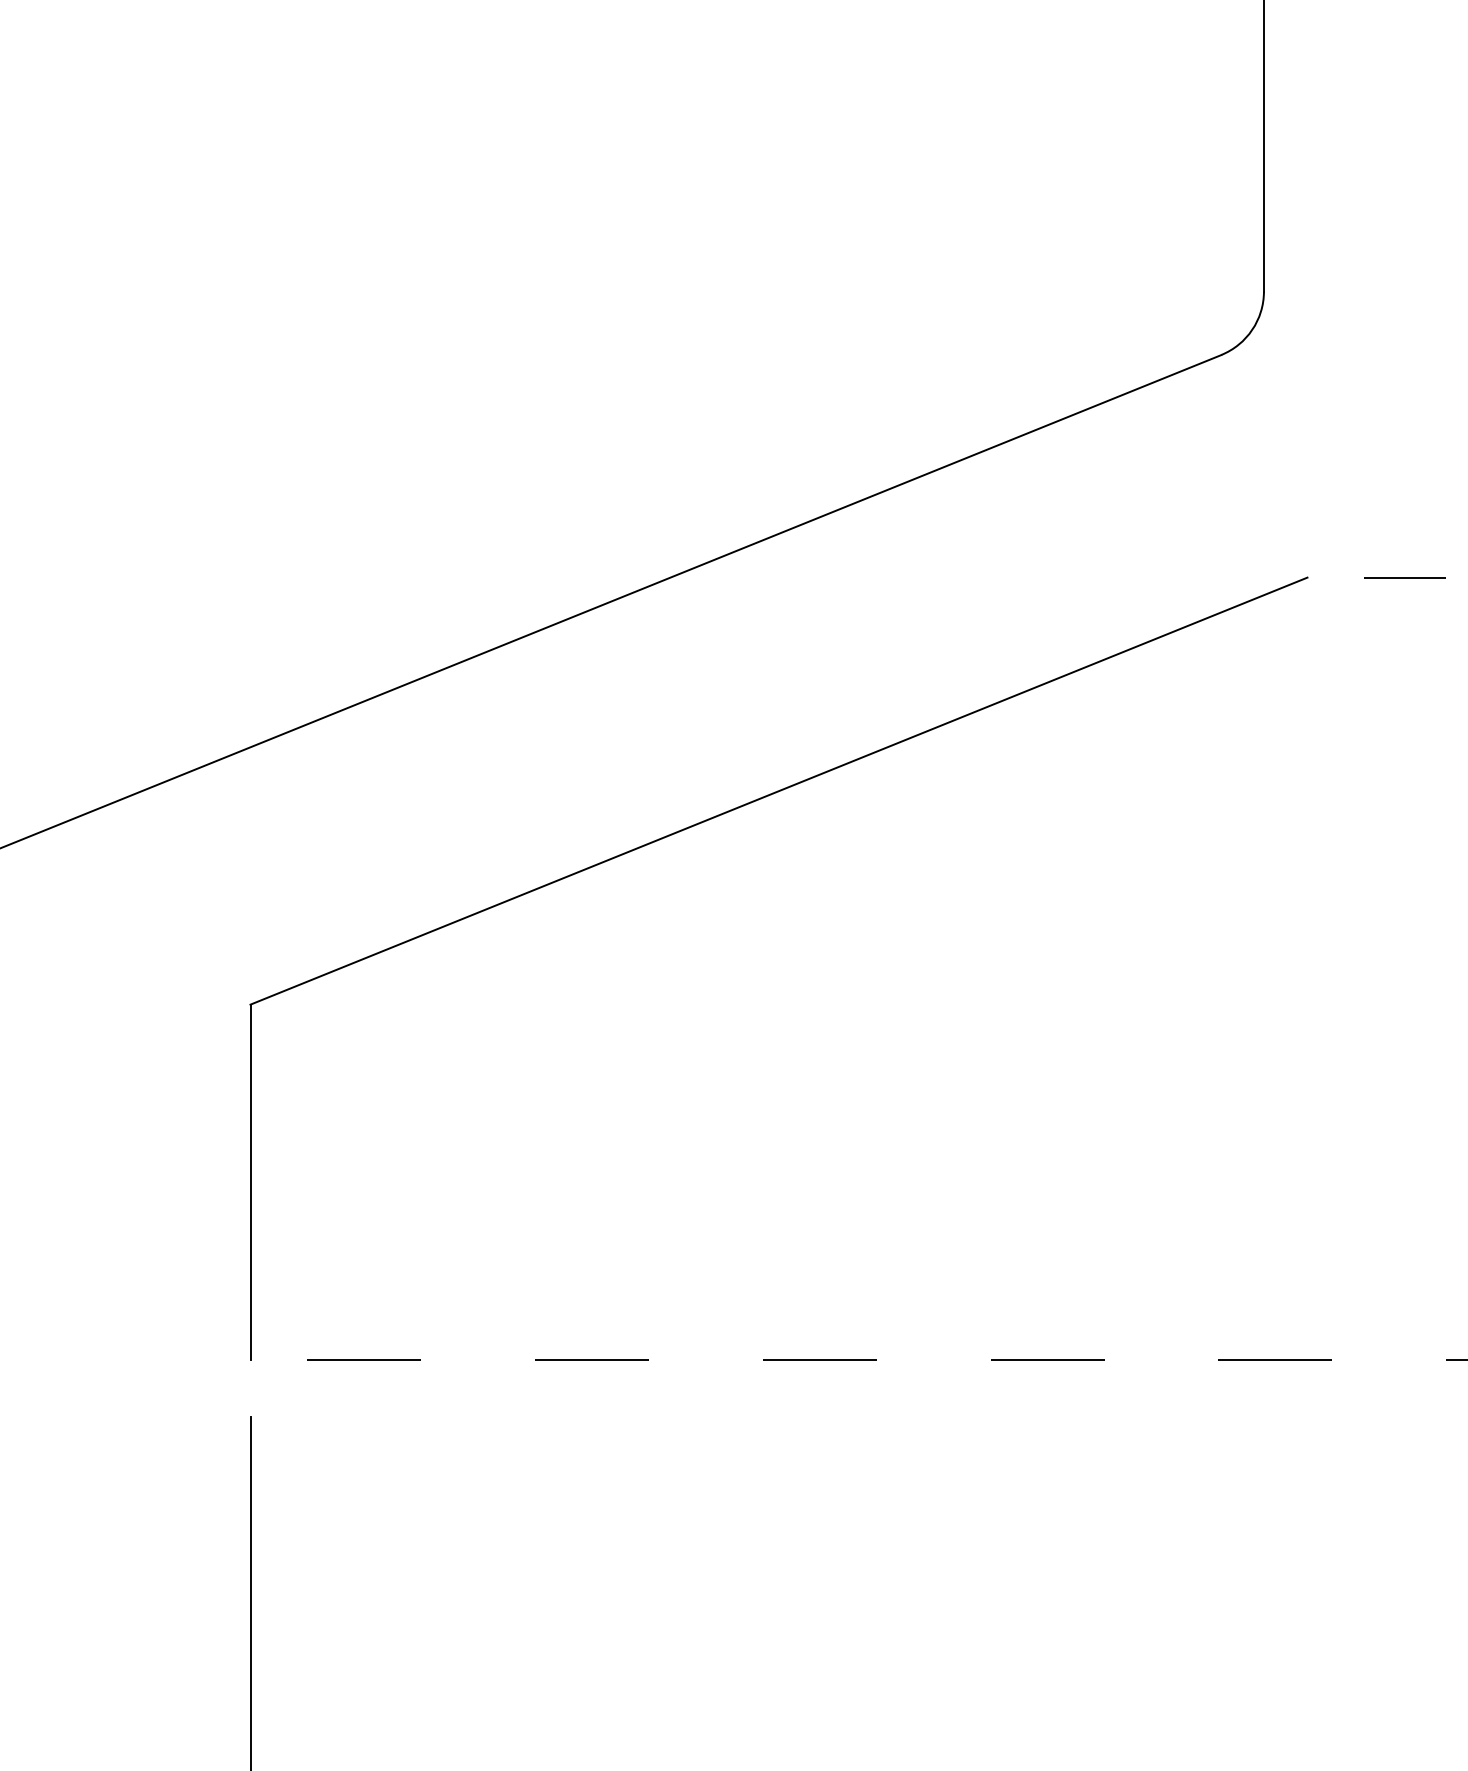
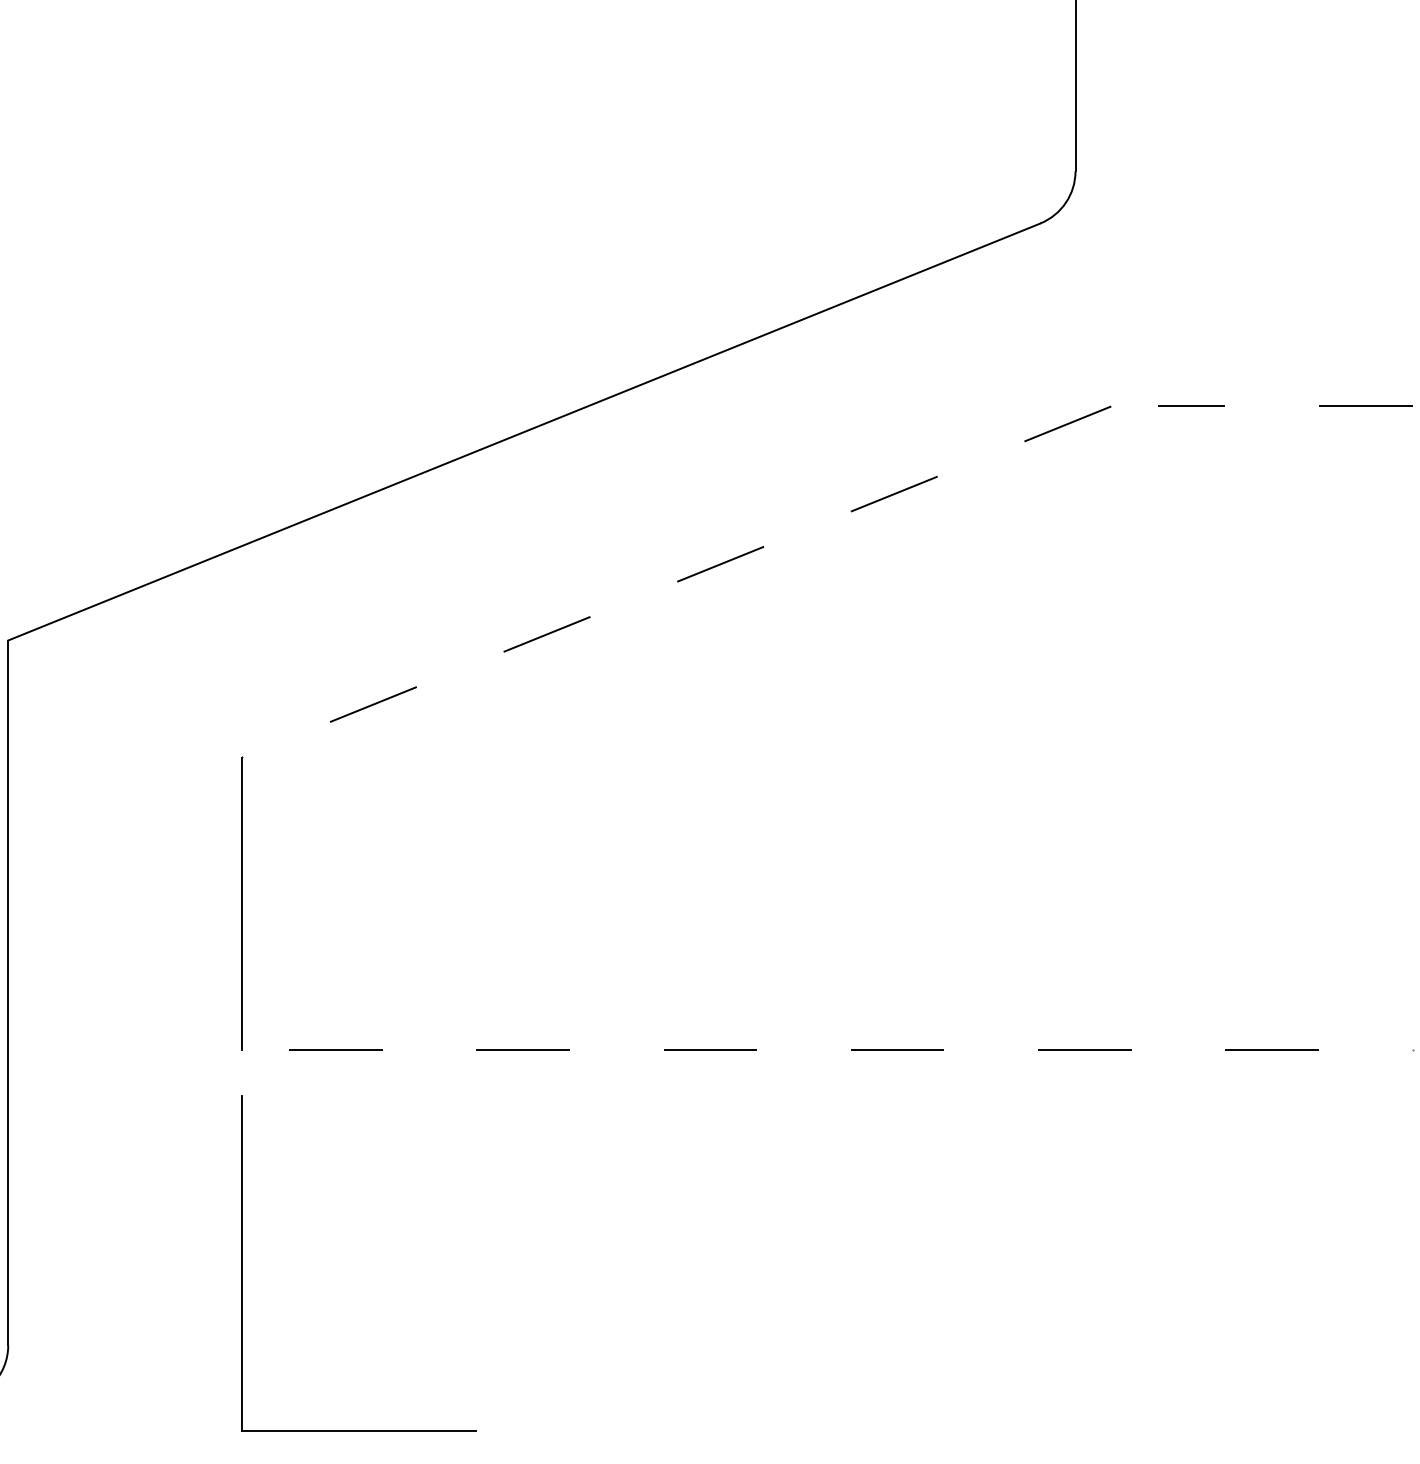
line: (778, 791) -> (676, 582), solid -> dashed

